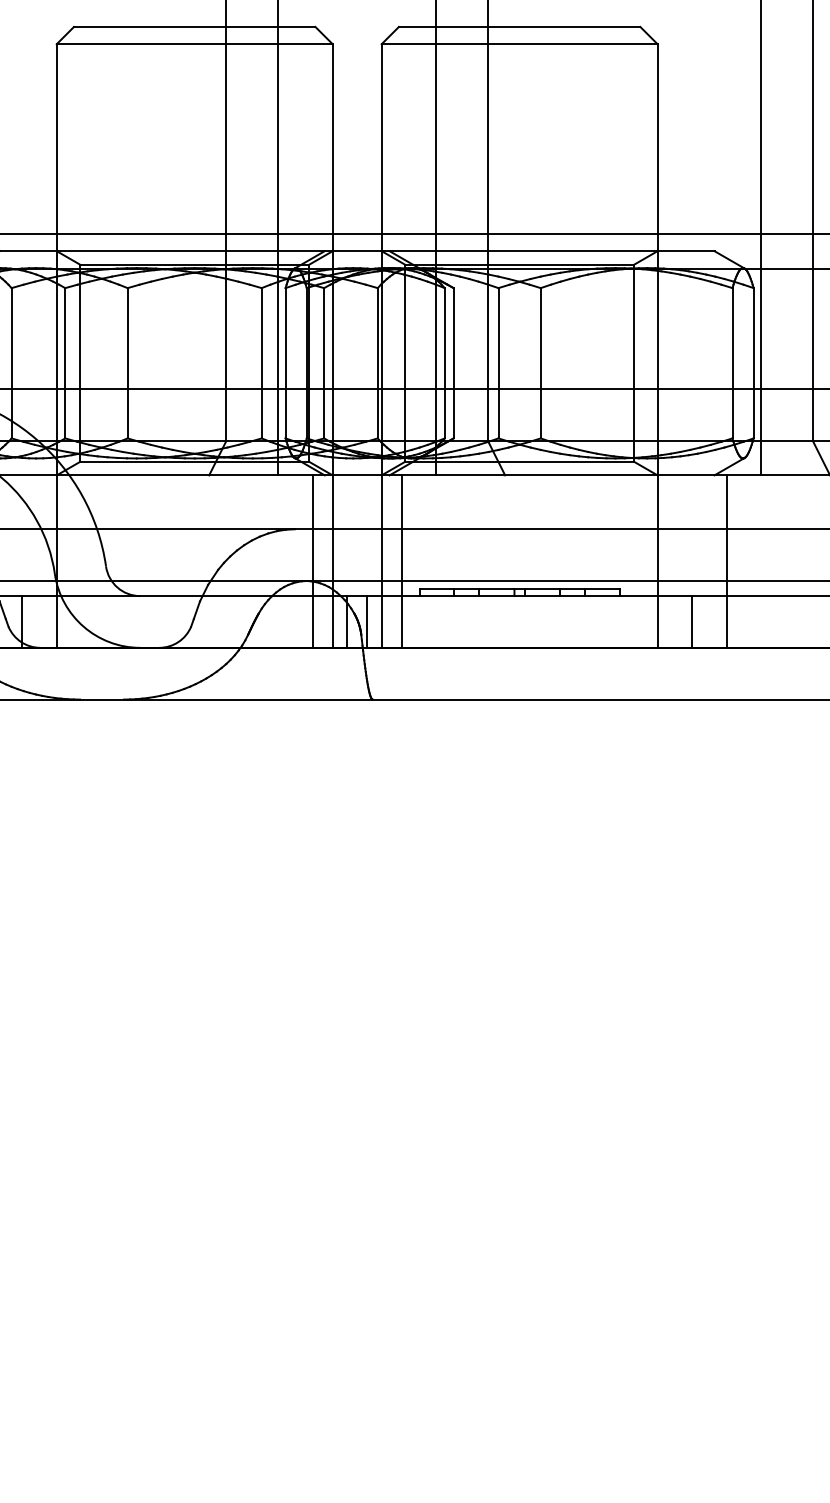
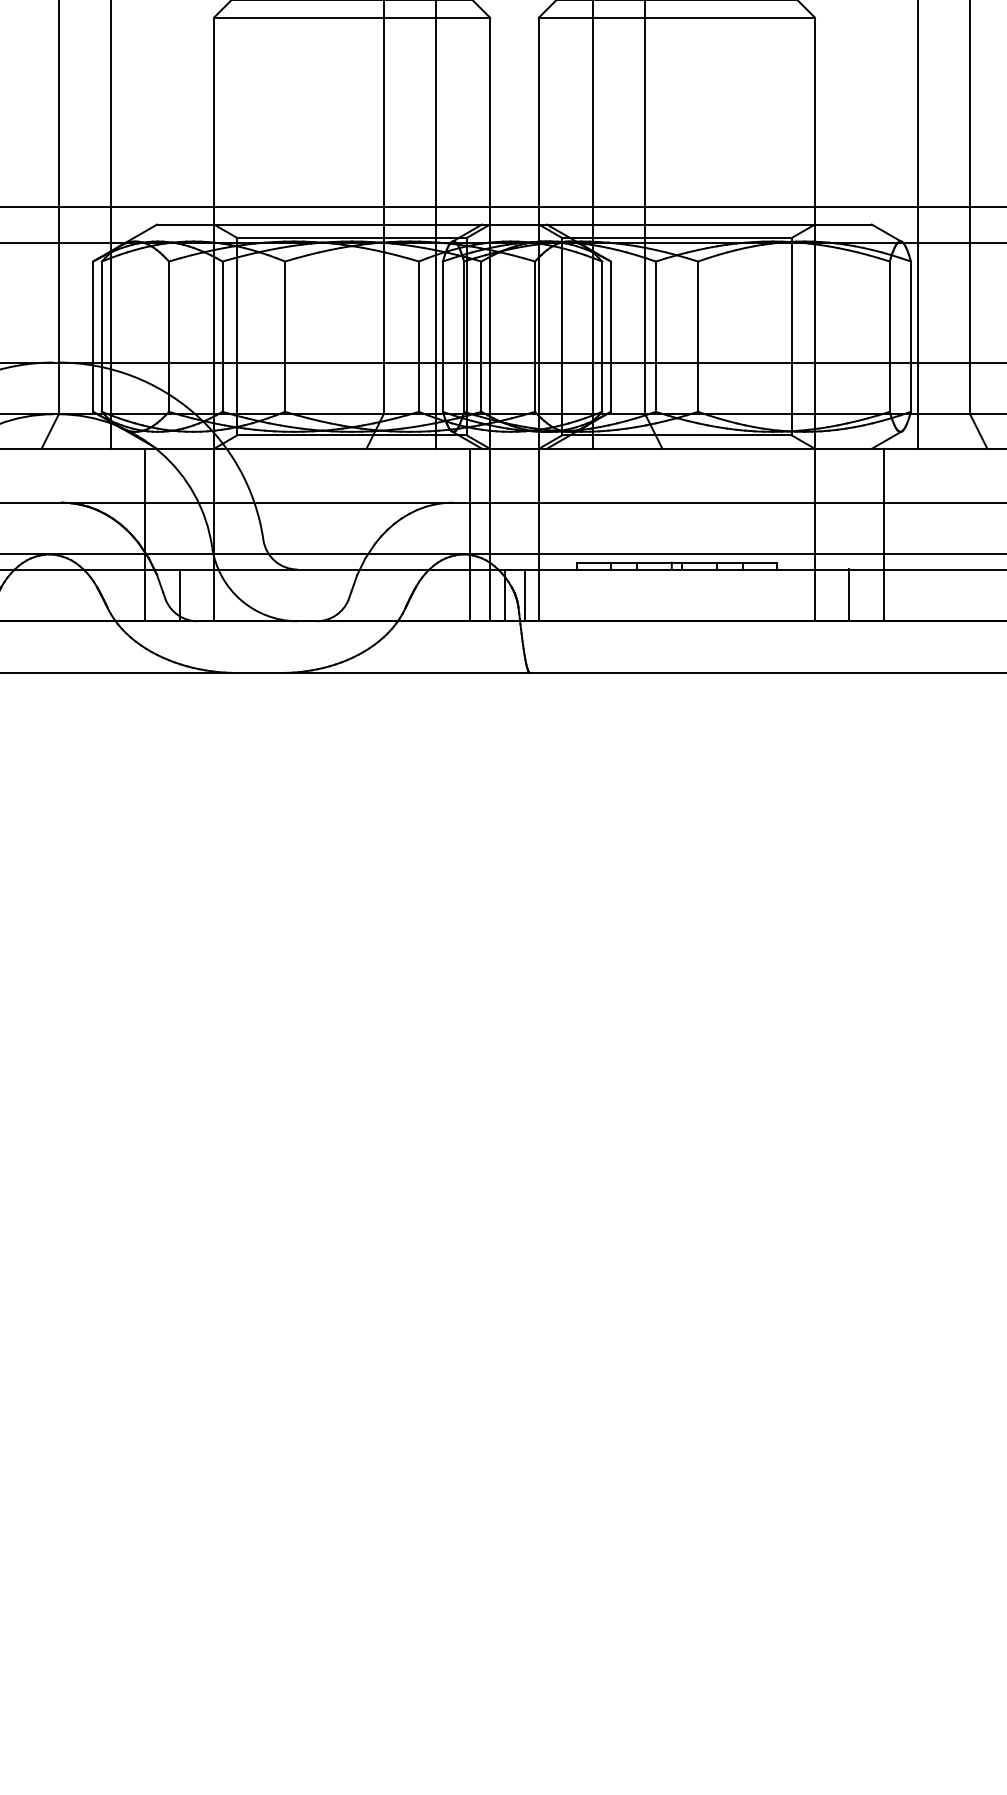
line: (402, 561) -> (559, 534), removed

